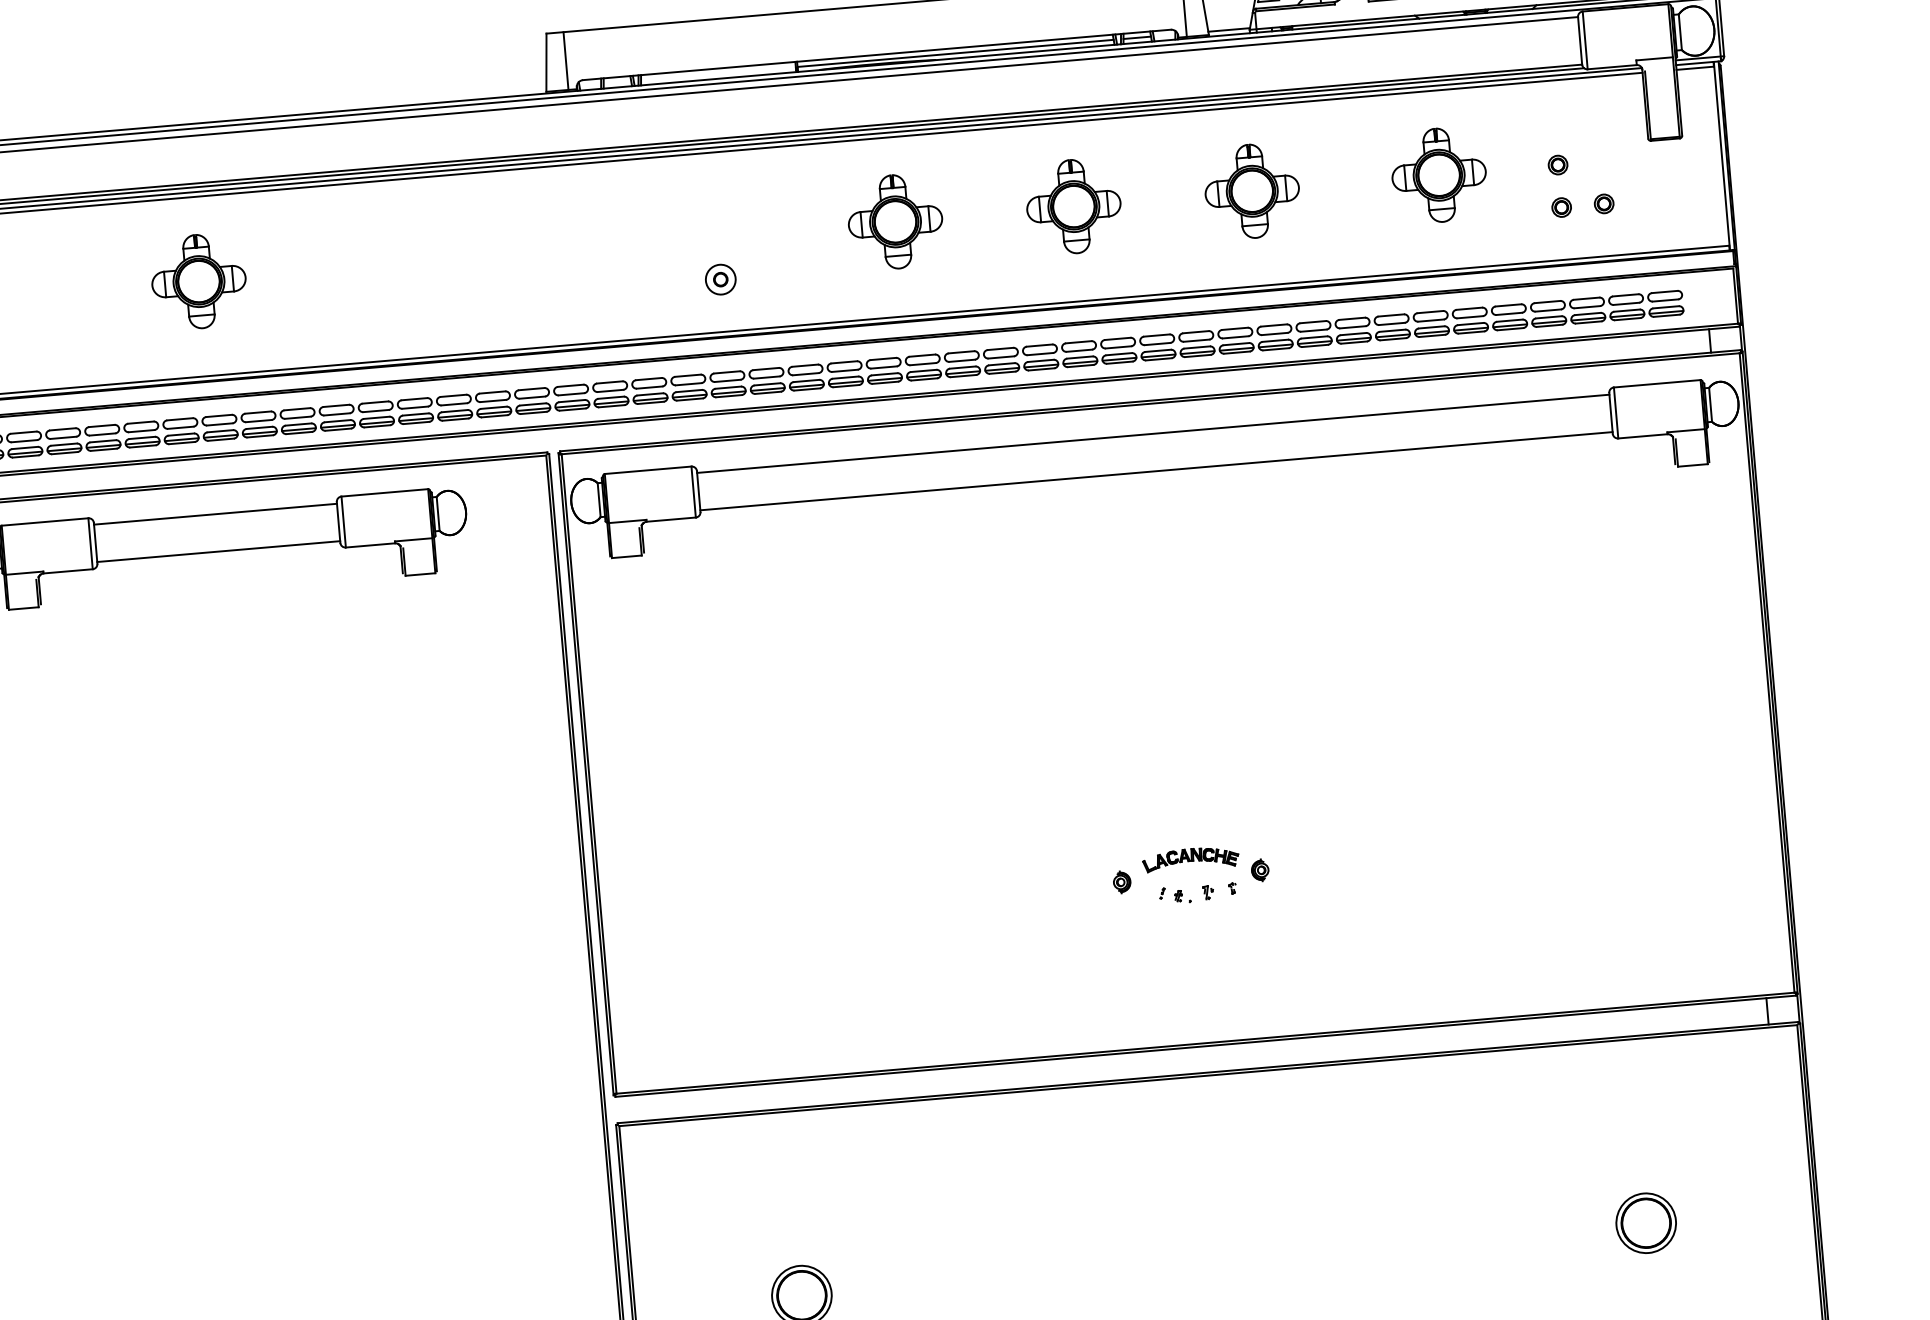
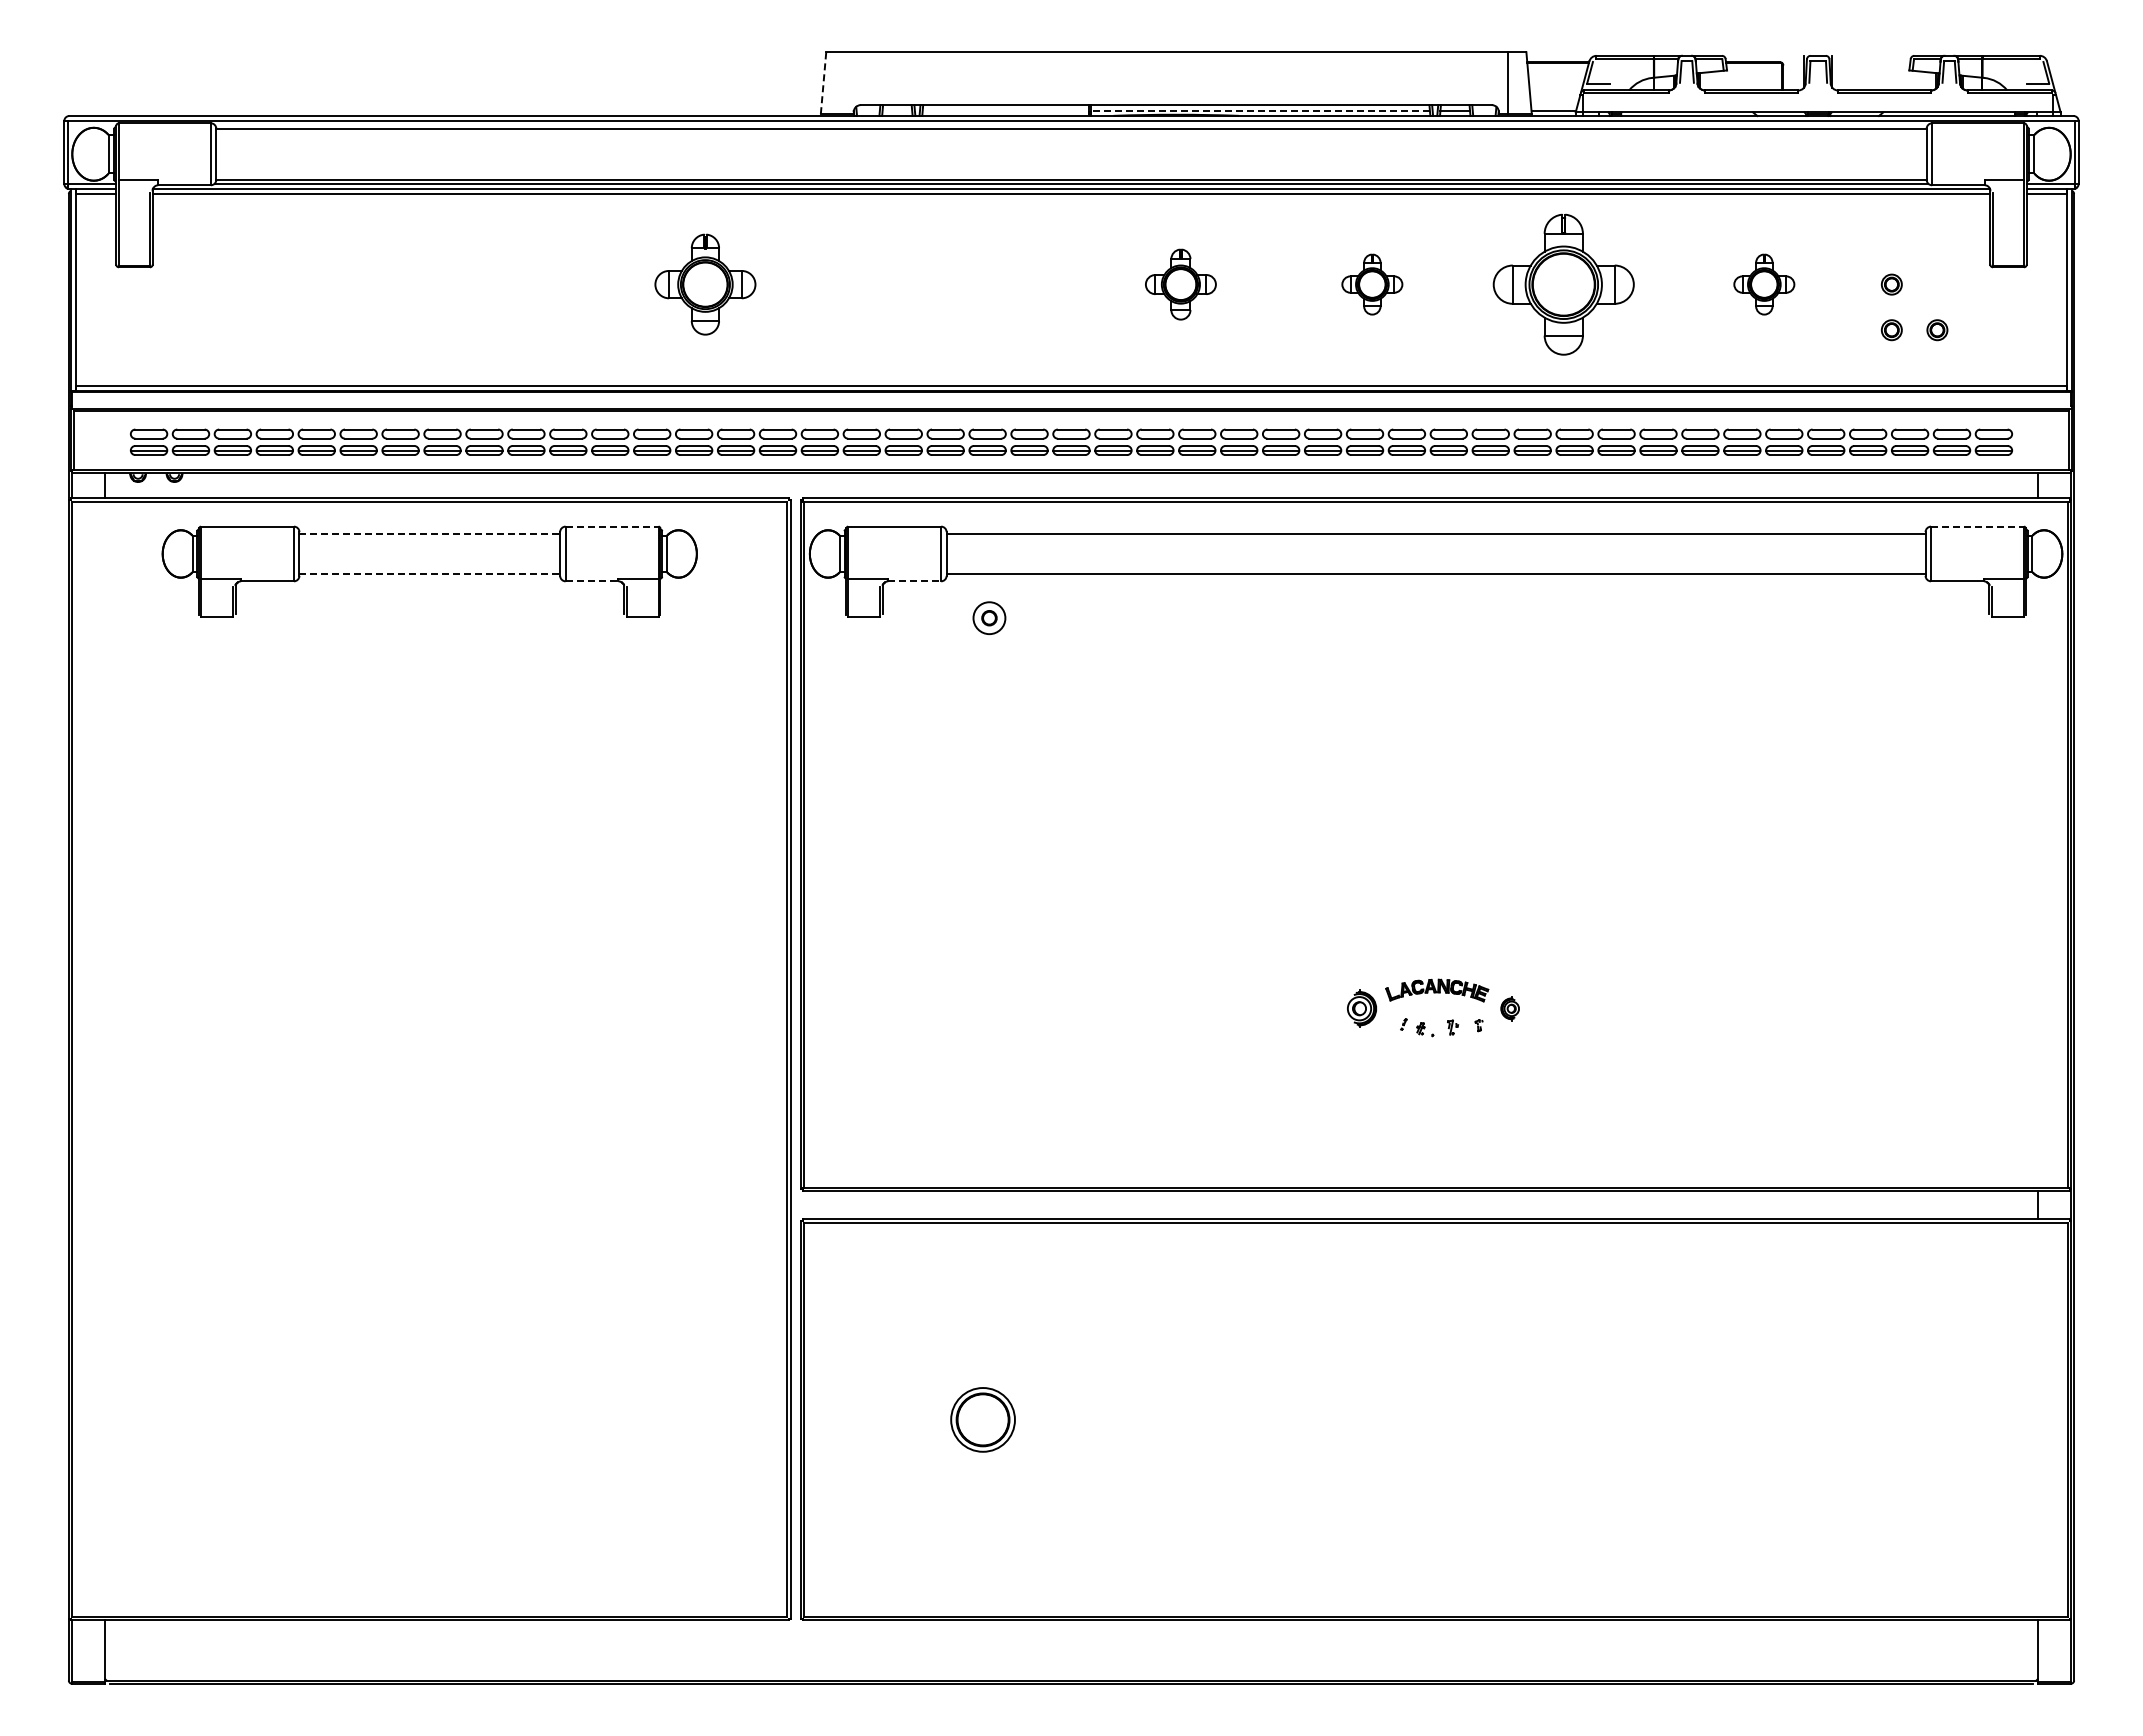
line: (955, 53) -> (1260, 110), solid -> dashed
line: (565, 61) -> (844, 83), removed
line: (546, 62) -> (823, 82), solid -> dashed
part: (1439, 175) -> (1764, 284), size x0.6
part: (1252, 191) -> (1563, 284), size x1.4
part: (1074, 206) -> (1372, 284), size x0.6
part: (895, 221) -> (1180, 284), size x0.7
part: (720, 279) -> (989, 617), moved
part: (199, 281) -> (705, 284), moved
line: (1658, 383) -> (1978, 526), solid -> dashed
line: (385, 492) -> (612, 526), solid -> dashed
line: (216, 513) -> (430, 533), solid -> dashed
line: (671, 519) -> (915, 581), solid -> dashed
line: (370, 545) -> (592, 581), solid -> dashed
line: (219, 551) -> (430, 574), solid -> dashed
part: (1121, 882) -> (1361, 1008), size x1.6
part: (1645, 1222) -> (1888, 1419), removed

